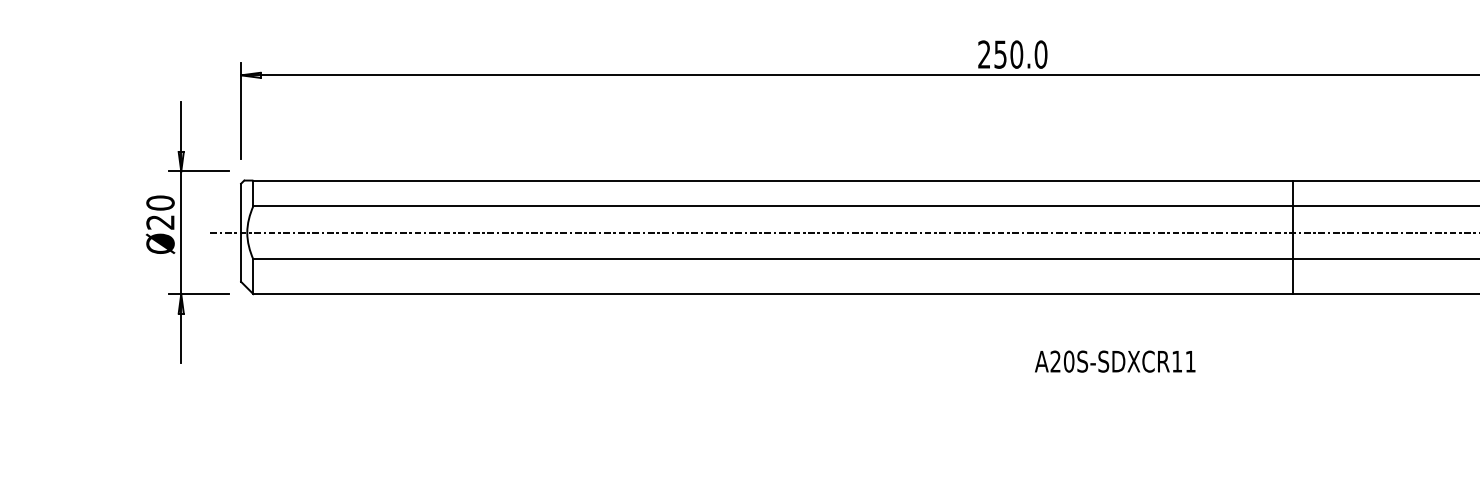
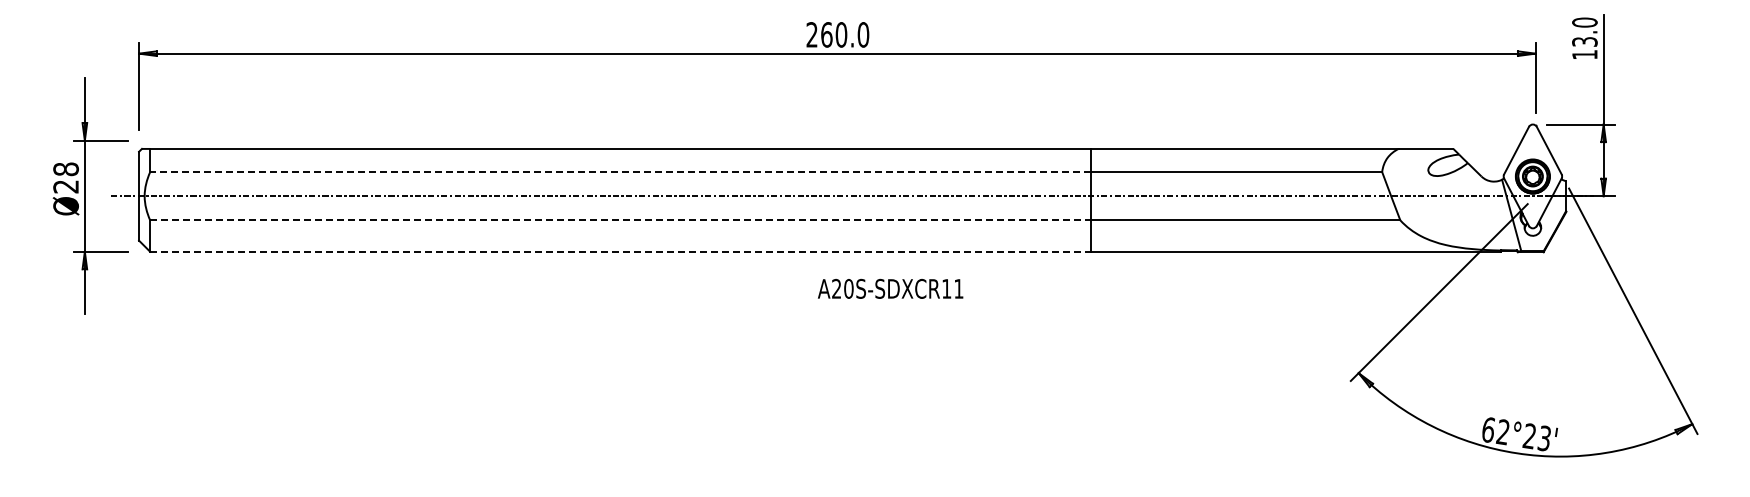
text: (1000, 54) -> (826, 34), 250.0 -> 260.0
text: (159, 203) -> (65, 169), Ø20 -> Ø28
line: (772, 206) -> (620, 172), solid -> dashed
line: (772, 259) -> (620, 220), solid -> dashed
line: (772, 293) -> (620, 251), solid -> dashed
text: (1115, 361) -> (890, 288), moved

